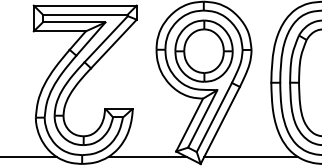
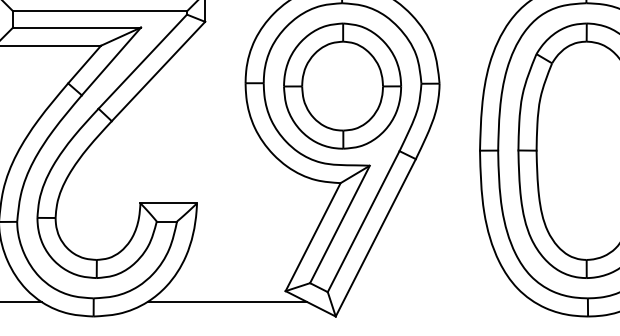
line: (250, 156) -> (437, 301), removed

